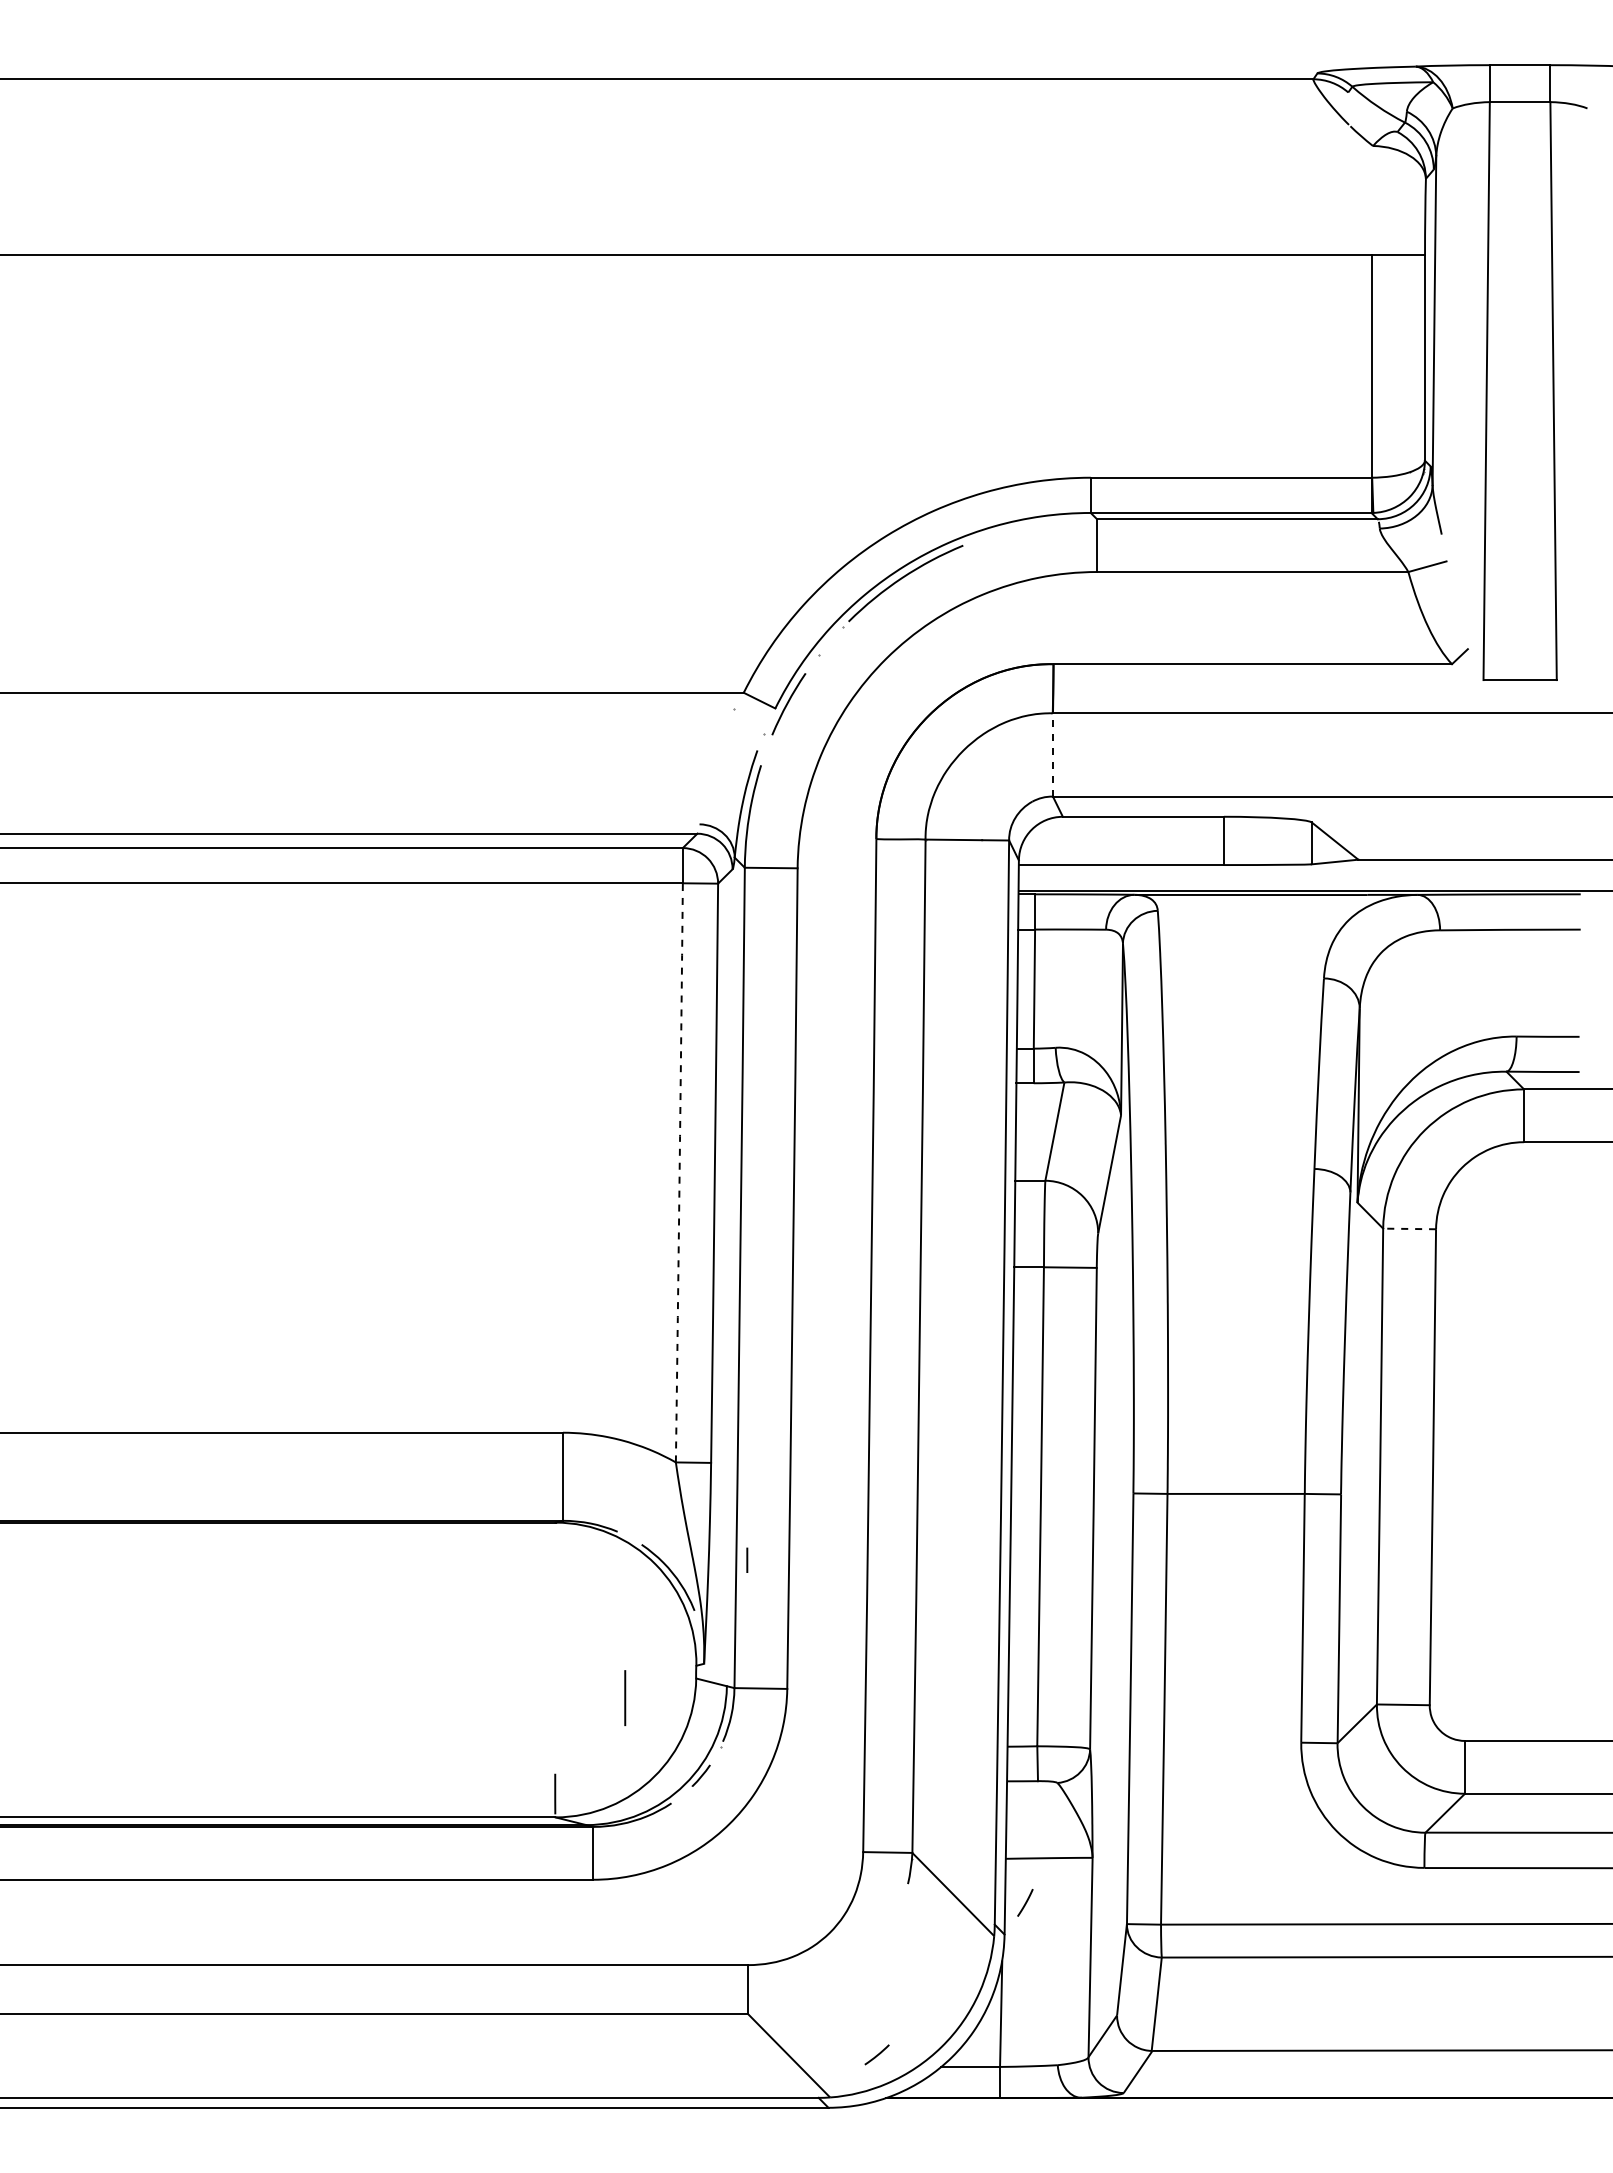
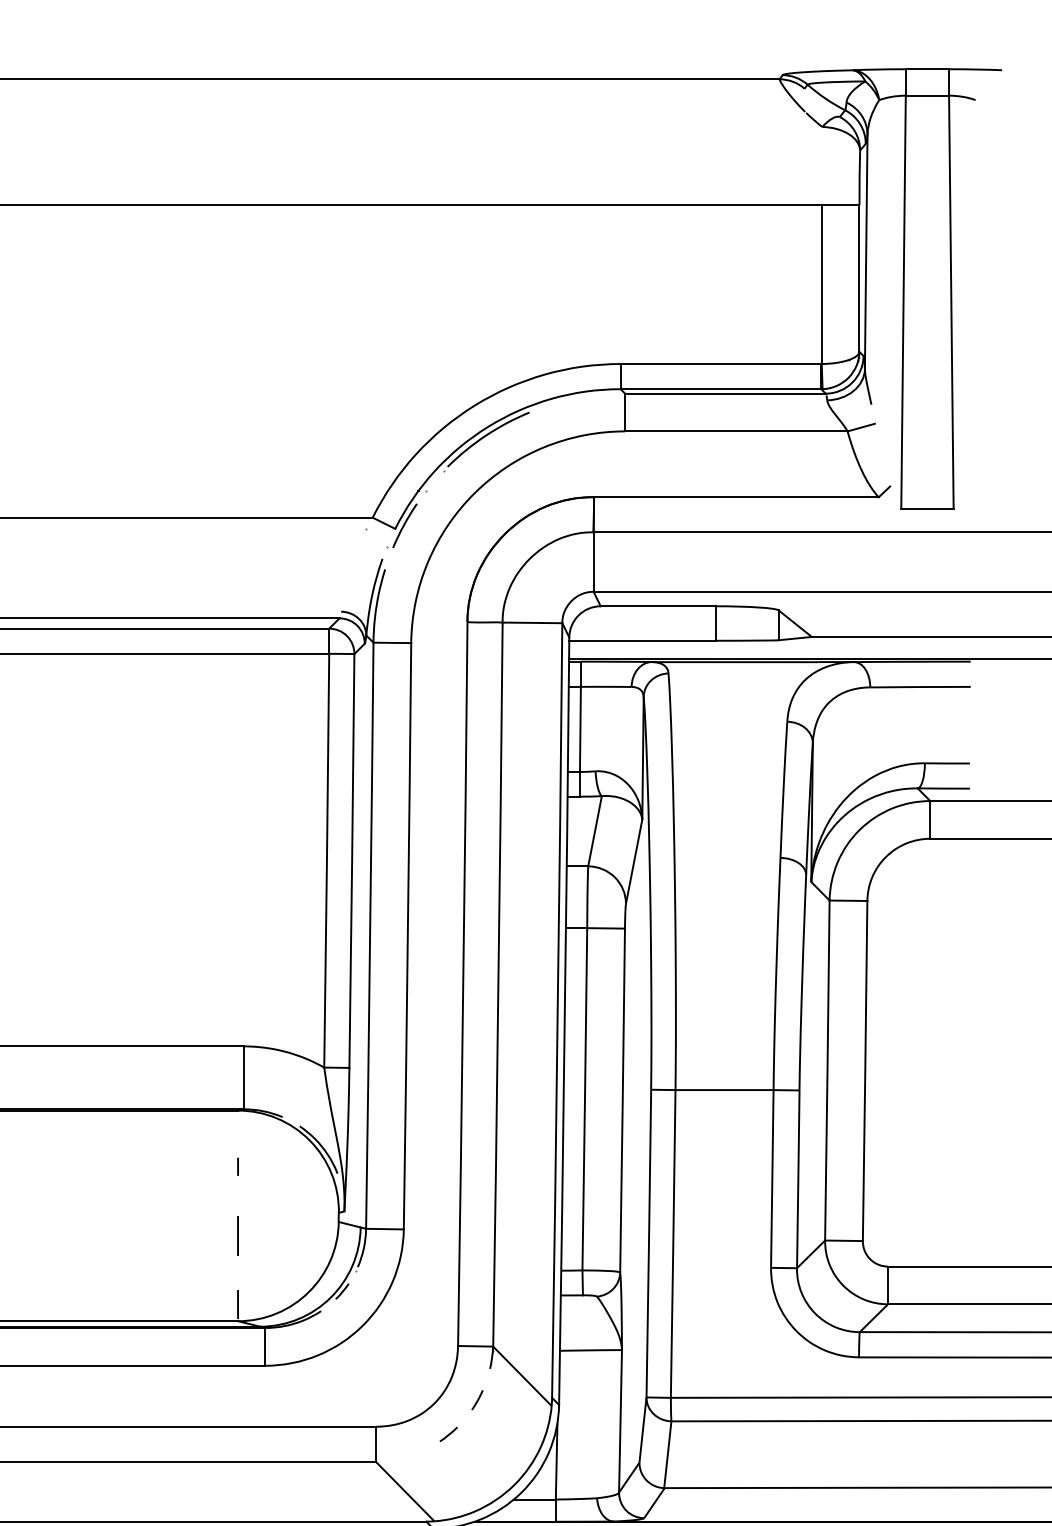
line: (1052, 755) -> (593, 562), dashed -> solid
arc: (679, 1172) -> (326, 860), dashed -> solid
line: (1409, 1228) -> (848, 900), dashed -> solid
line: (747, 1559) -> (238, 1166), moved
line: (625, 1697) -> (238, 1235), moved
line: (1025, 1902) -> (477, 1399), moved
line: (877, 2054) -> (448, 1434), moved

